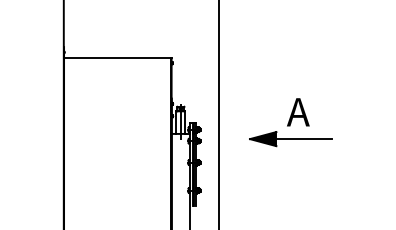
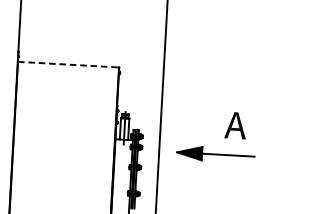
line: (117, 57) -> (68, 64), solid -> dashed
part: (290, 139) -> (215, 154), moved

